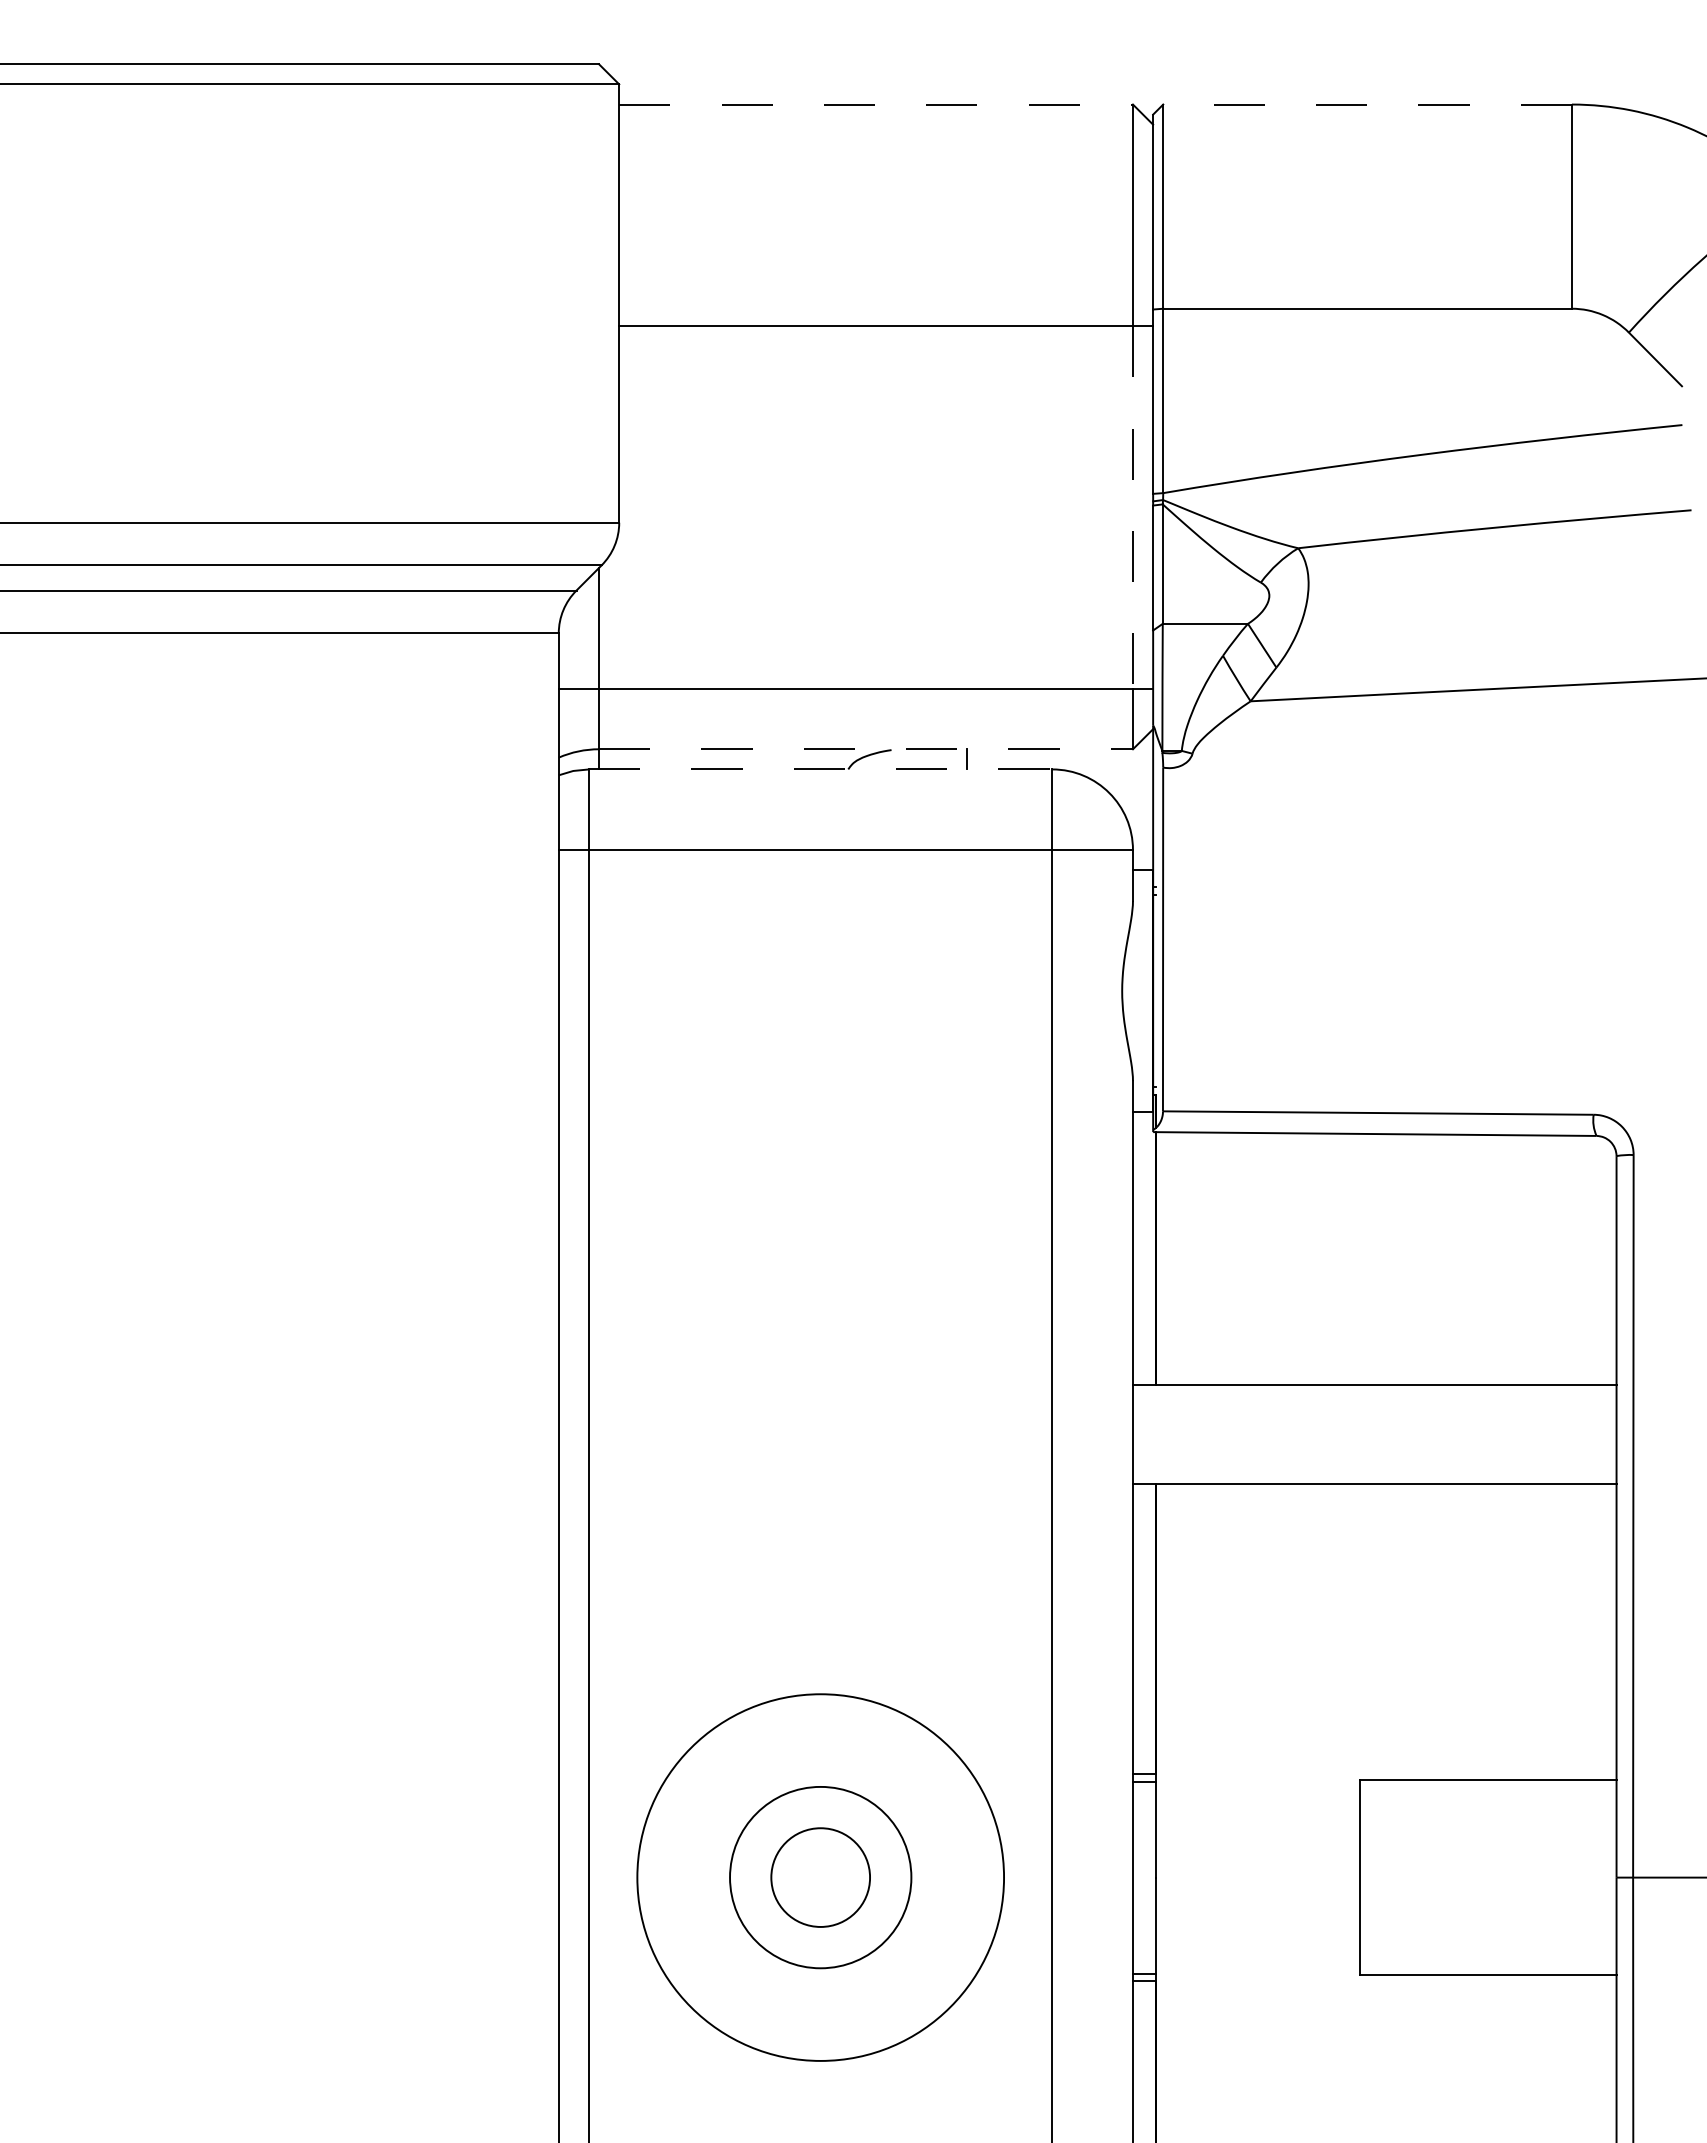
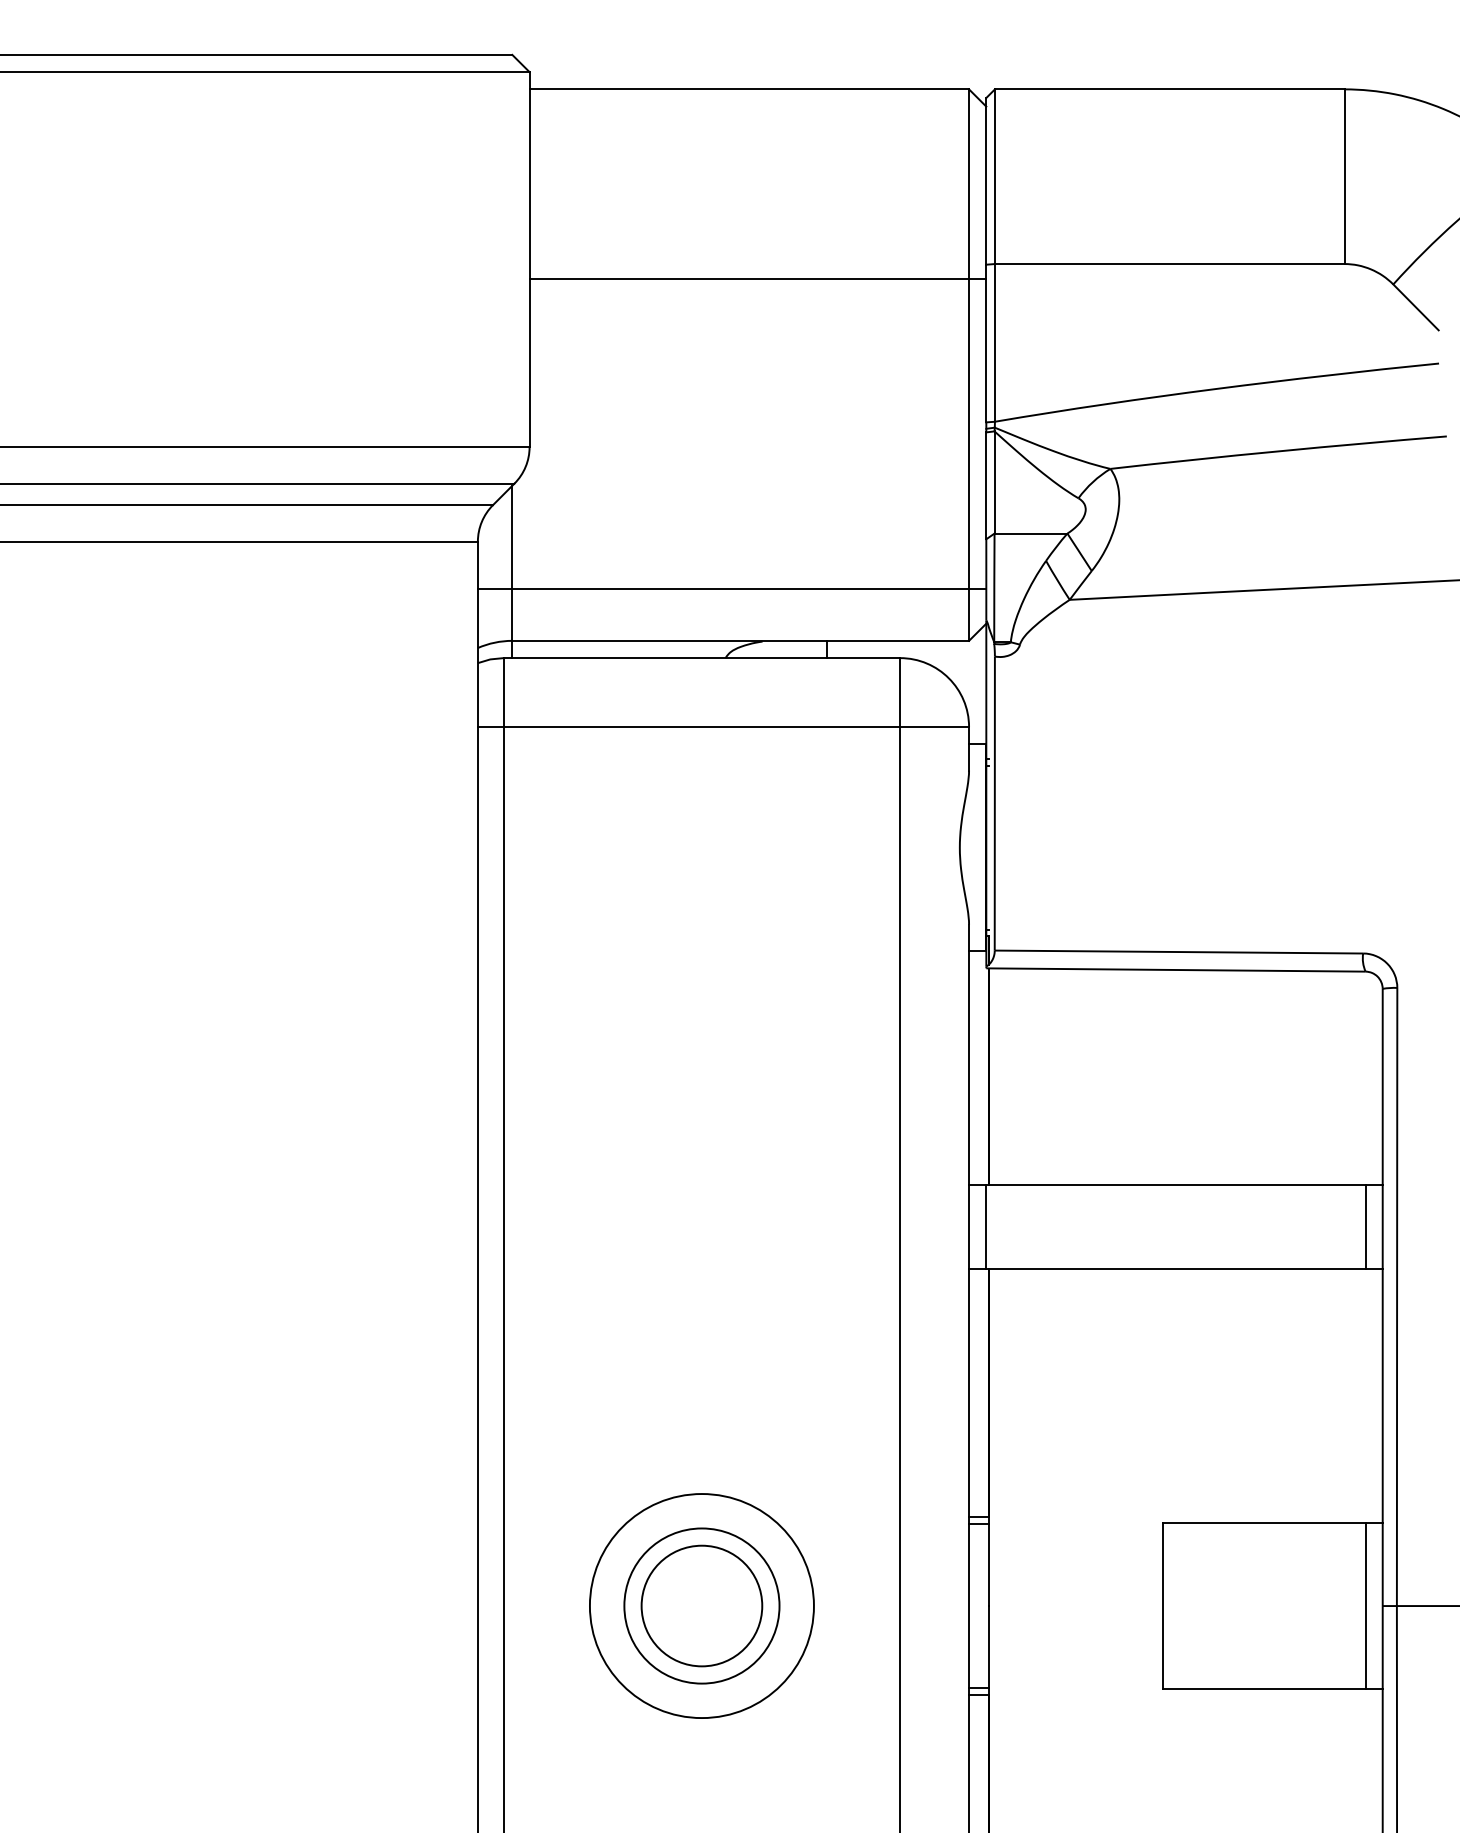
line: (876, 104) -> (749, 89), dashed -> solid
line: (1367, 104) -> (1169, 89), dashed -> solid
line: (1132, 508) -> (968, 434), dashed -> solid
line: (866, 749) -> (741, 641), dashed -> solid
line: (820, 769) -> (701, 658), dashed -> solid
line: (1153, 1434) -> (986, 1227), added
line: (1596, 1434) -> (1365, 1227), added
circle: (820, 1877) -> (701, 1605), size x0.71
circle: (820, 1877) -> (701, 1605), size x1.43
line: (1596, 1877) -> (1365, 1605), added

